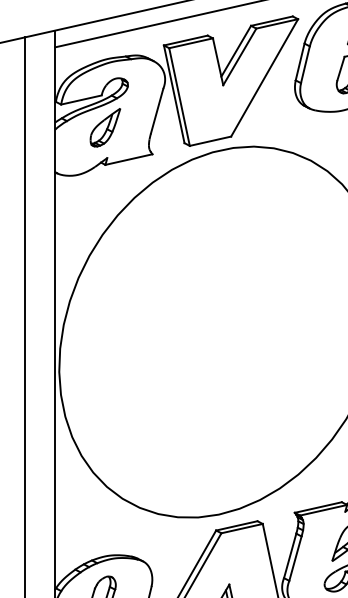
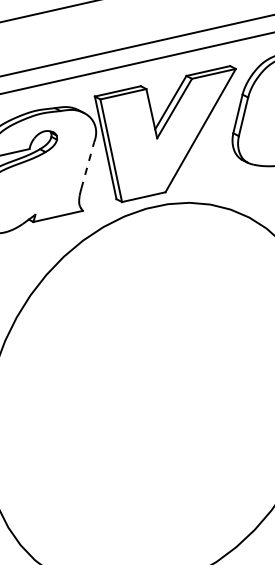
line: (157, 110) -> (88, 164), solid -> dashed
part: (105, 127) -> (33, 182), removed

